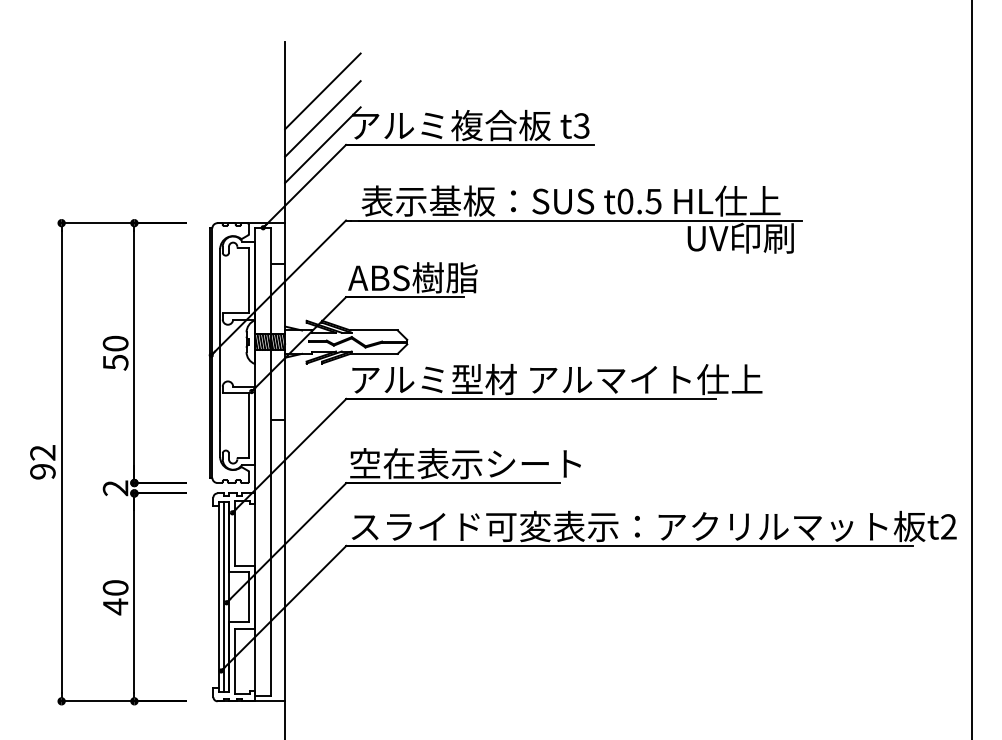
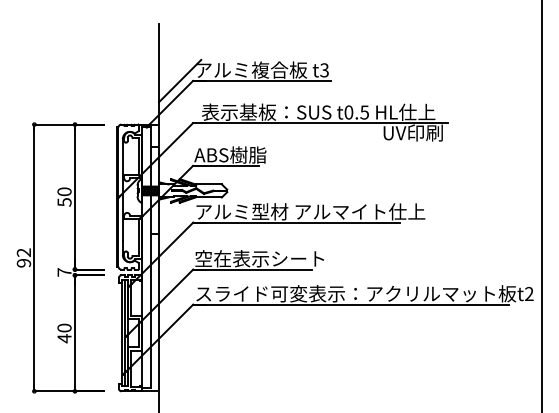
line: (323, 90) -> (180, 50), removed
line: (323, 119) -> (180, 66), removed
text: (115, 488) -> (64, 272), 2 -> 7

